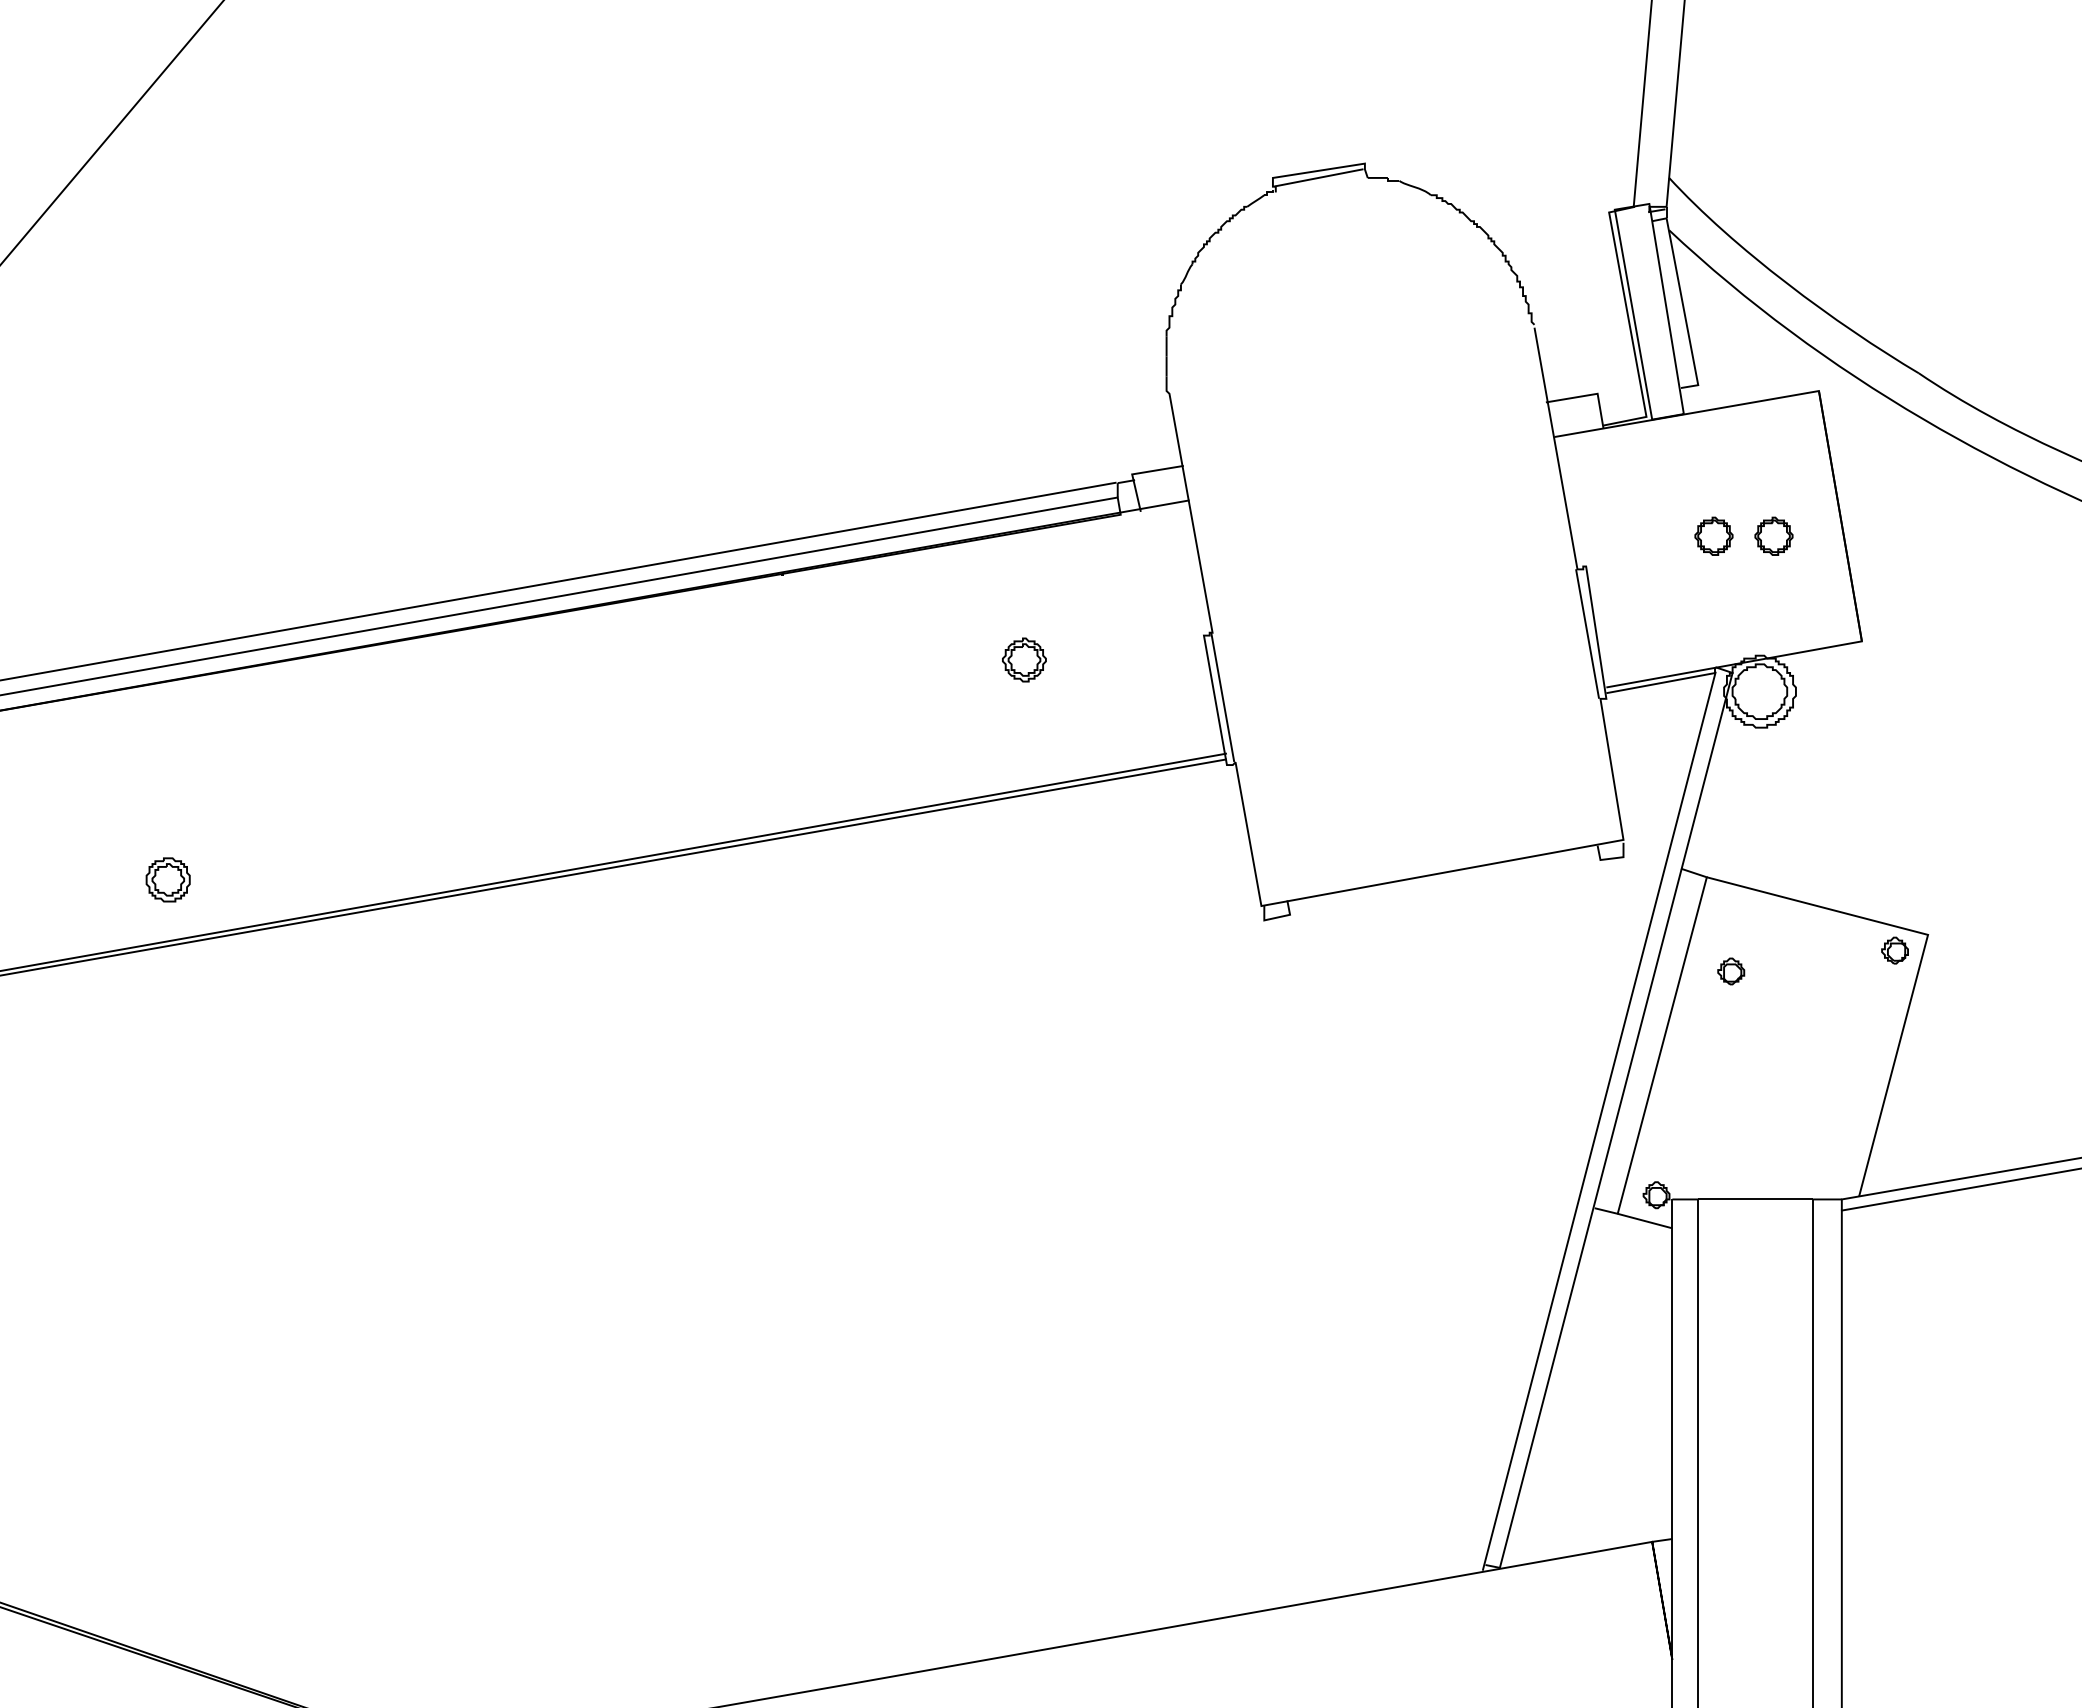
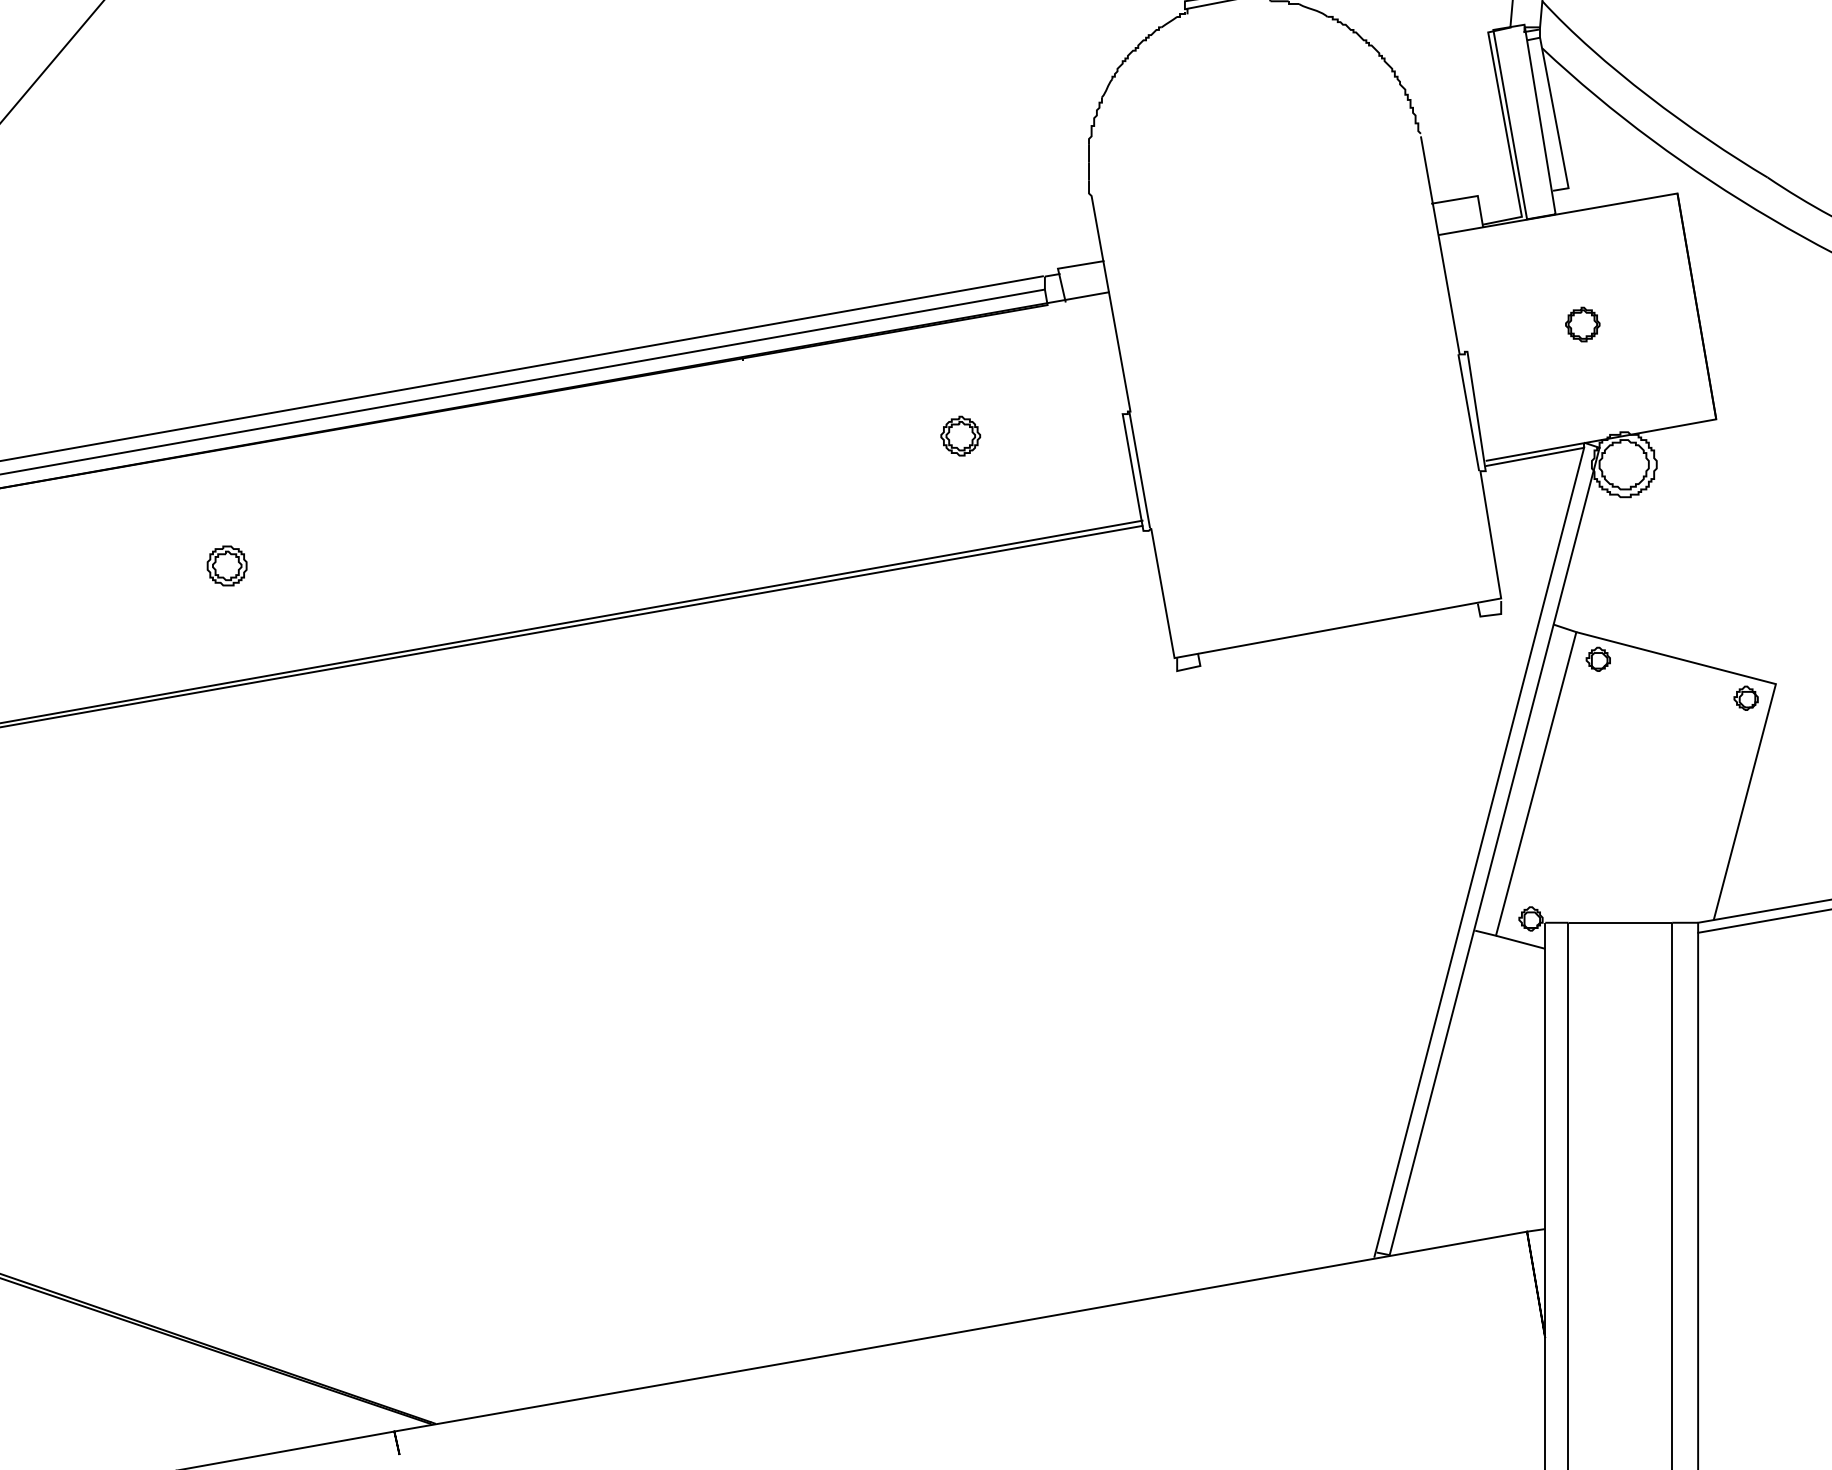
part: (1773, 535) -> (1636, 323), removed
part: (167, 879) -> (226, 565), moved
part: (1731, 971) -> (1598, 659), moved

